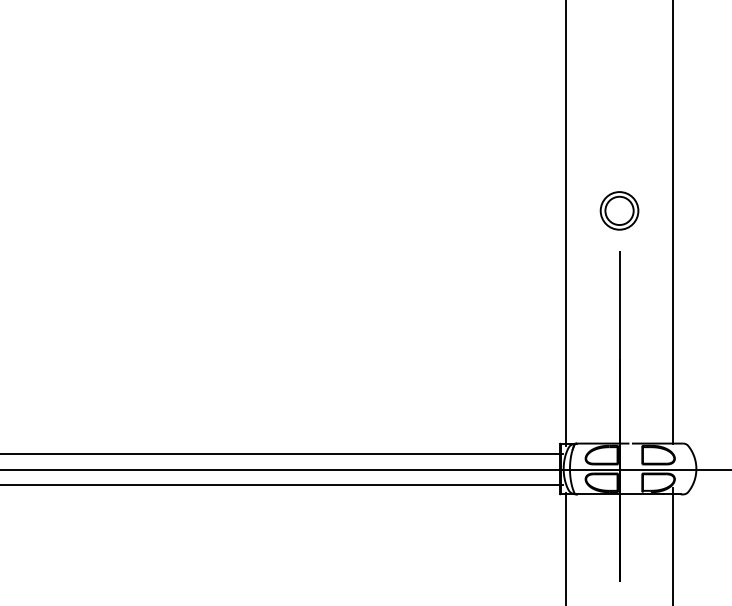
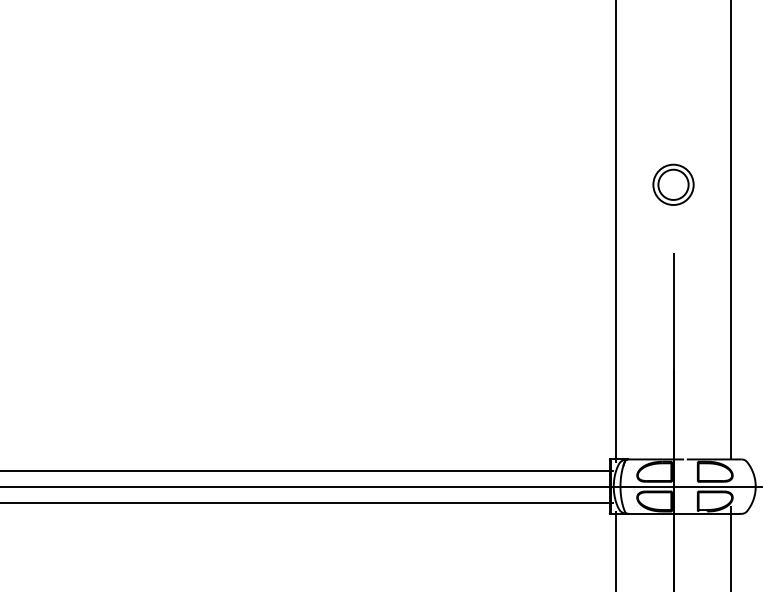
part: (619, 210) -> (673, 184), moved

